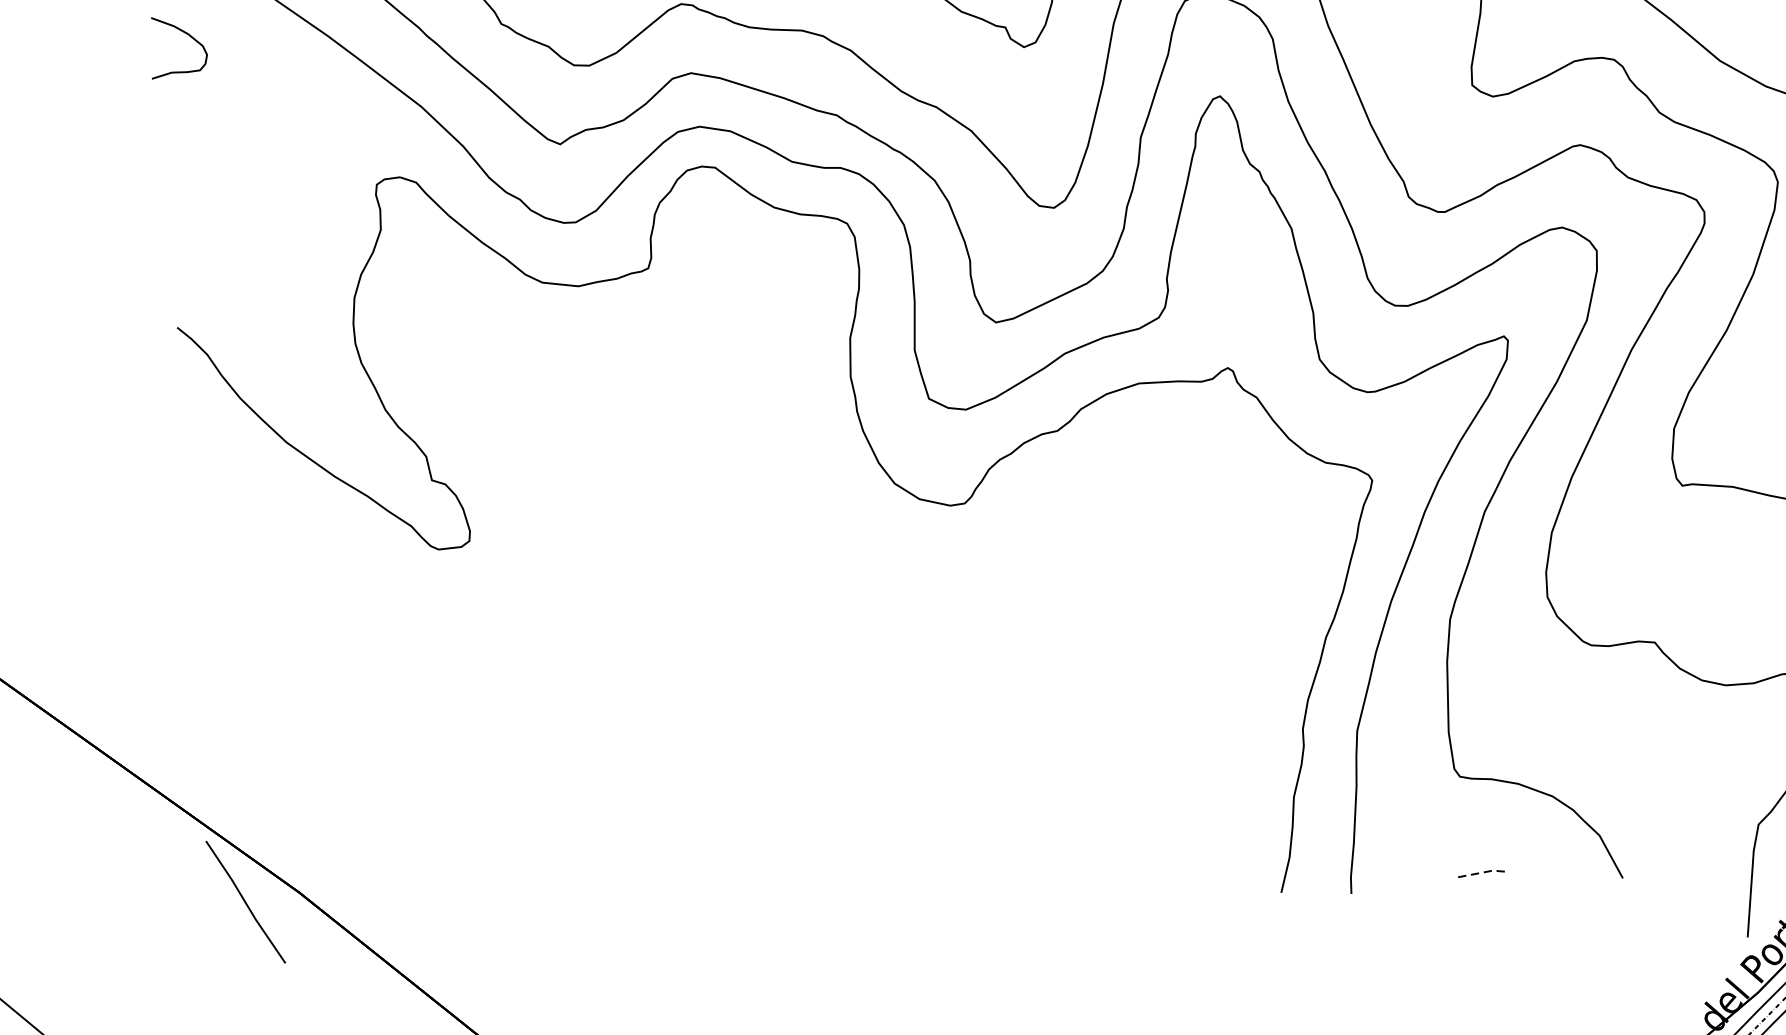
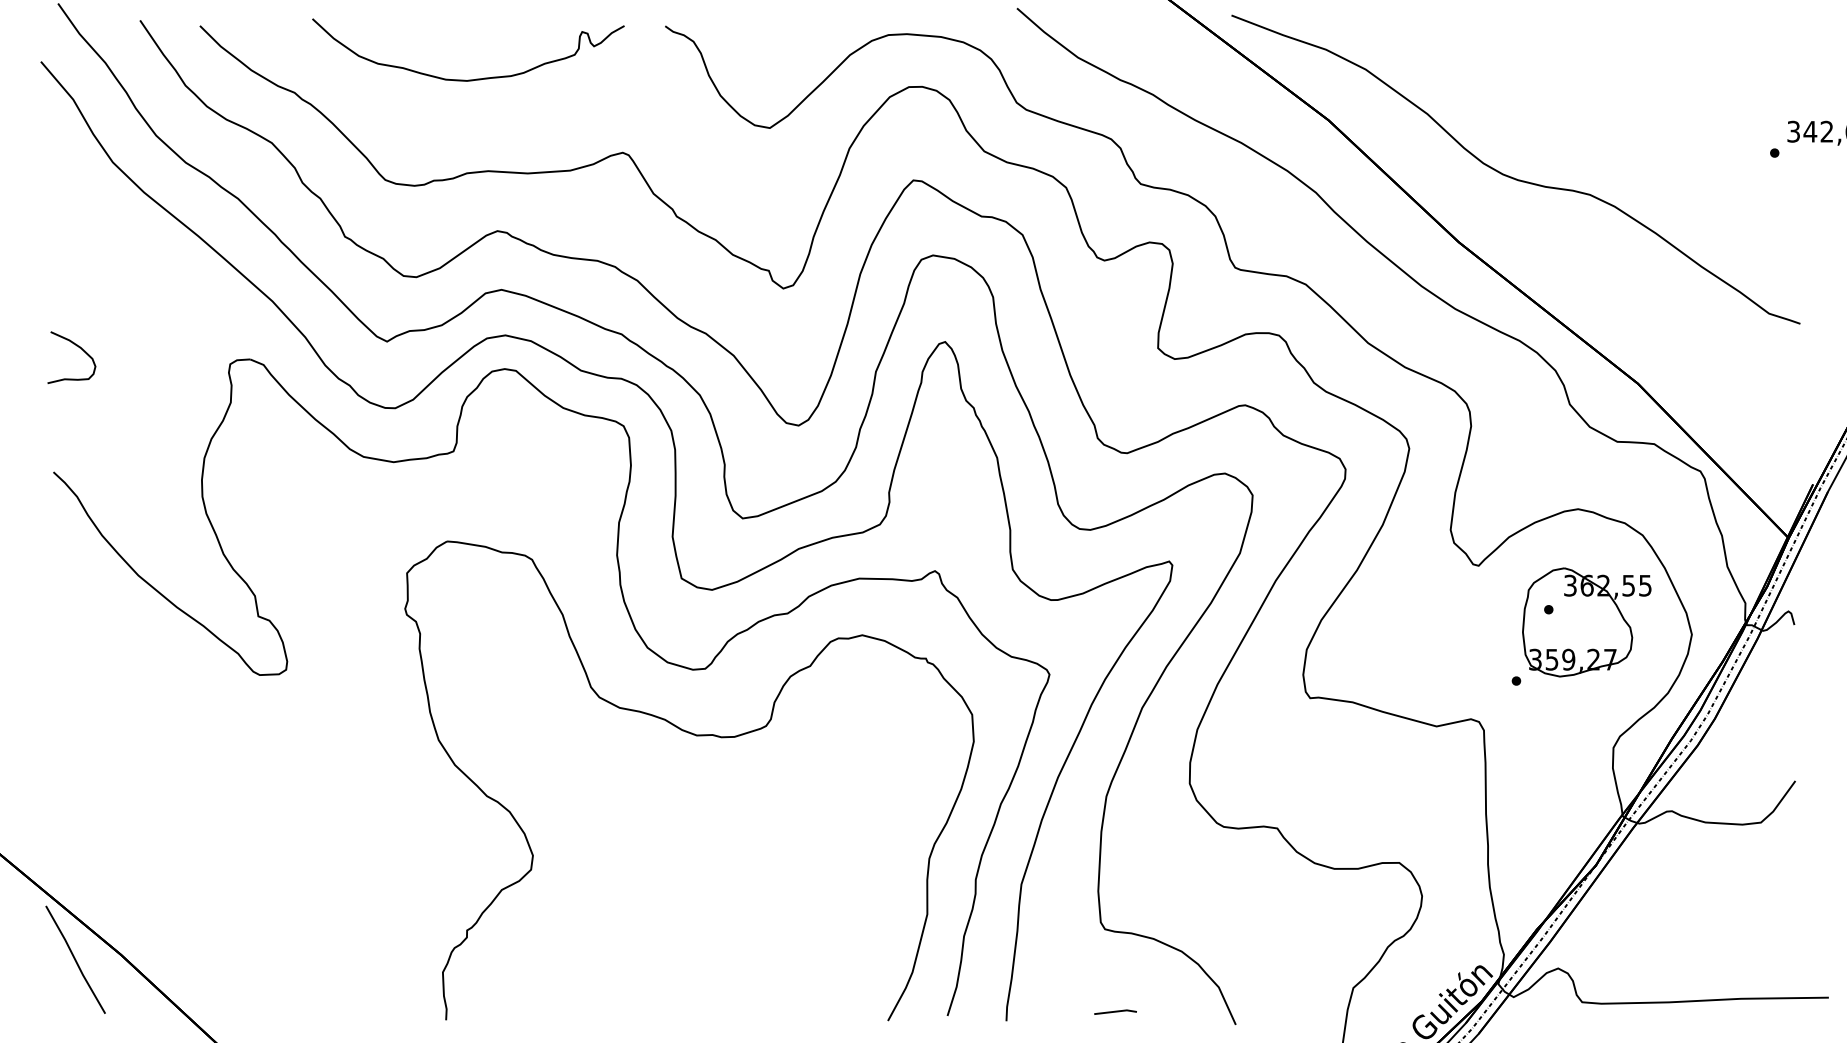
curve: (186, 34) -> (79, 348), moved
part: (960, 584) -> (696, 736), added
line: (1480, 872) -> (1116, 1011), dashed -> solid

